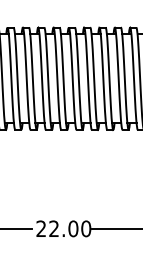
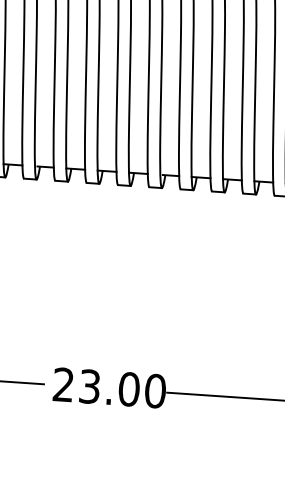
text: (53, 228) -> (88, 385), 22.00 -> 23.00

